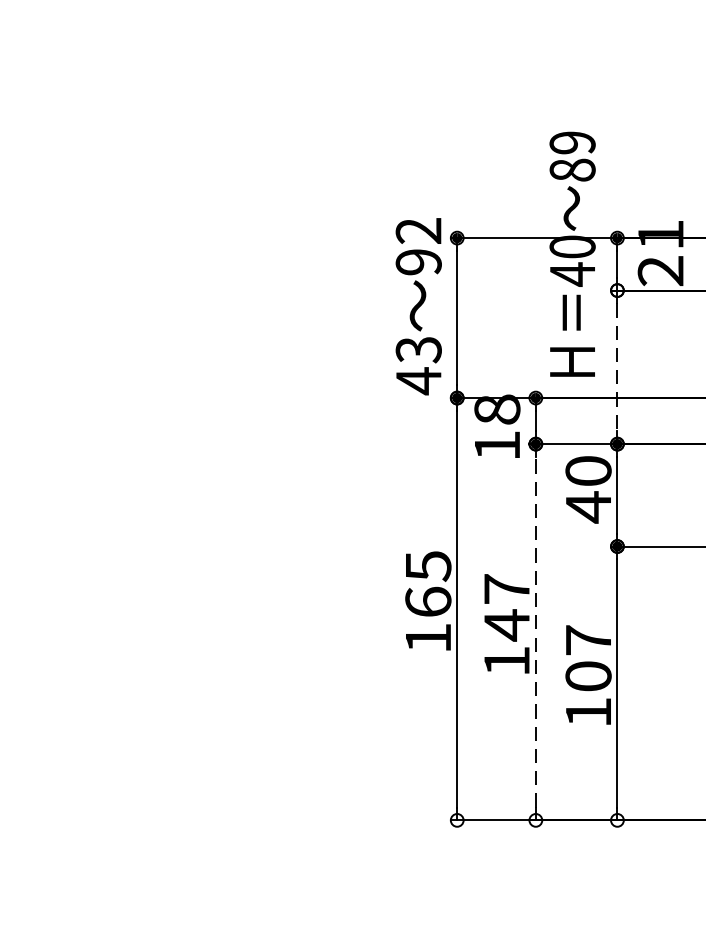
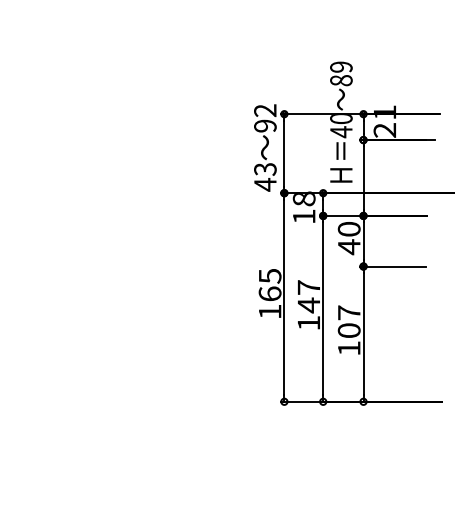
line: (617, 368) -> (363, 178), dashed -> solid
line: (536, 631) -> (323, 308), dashed -> solid

